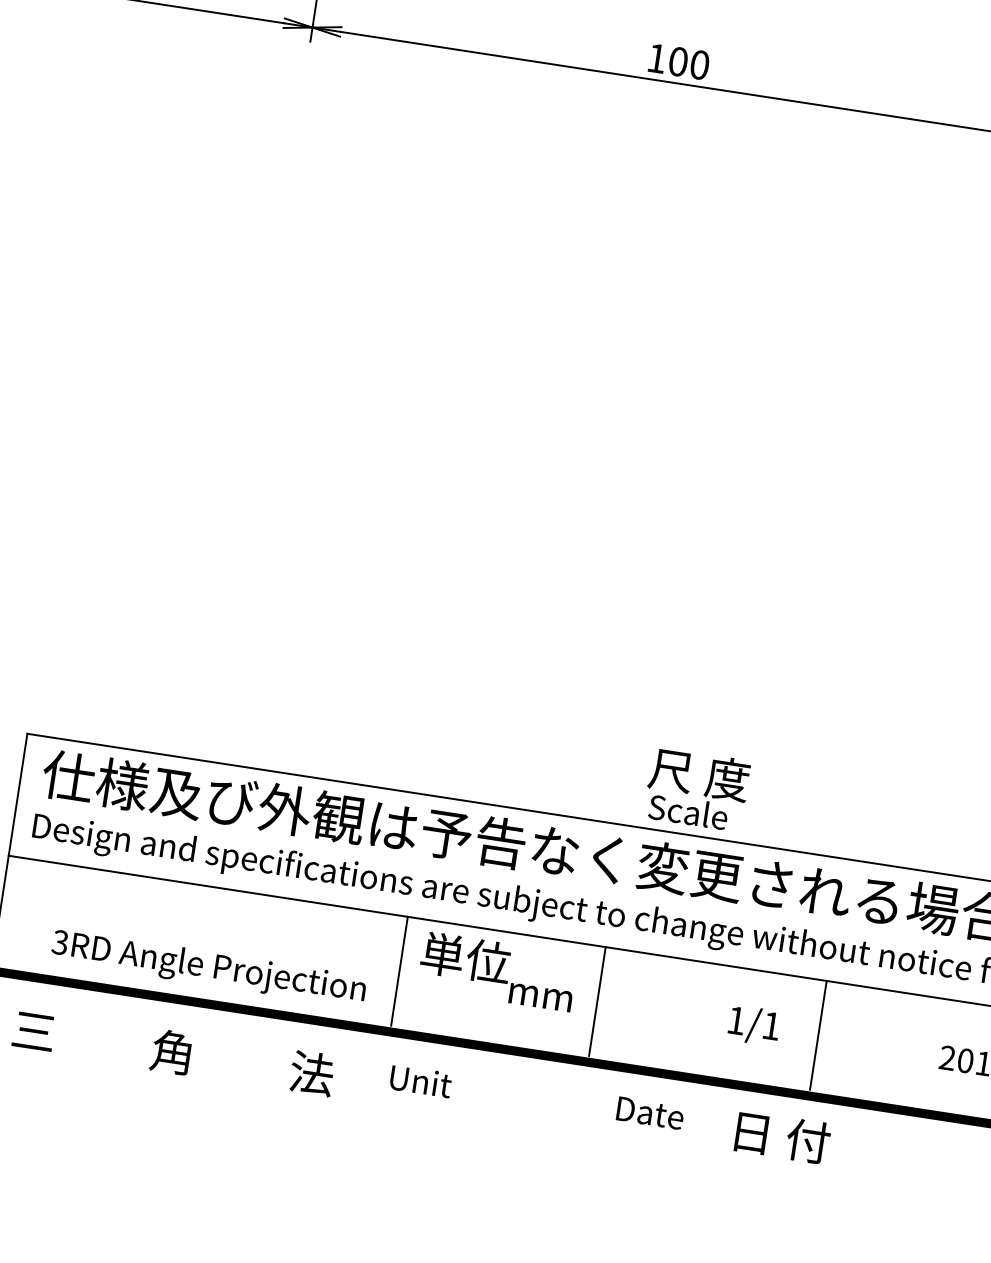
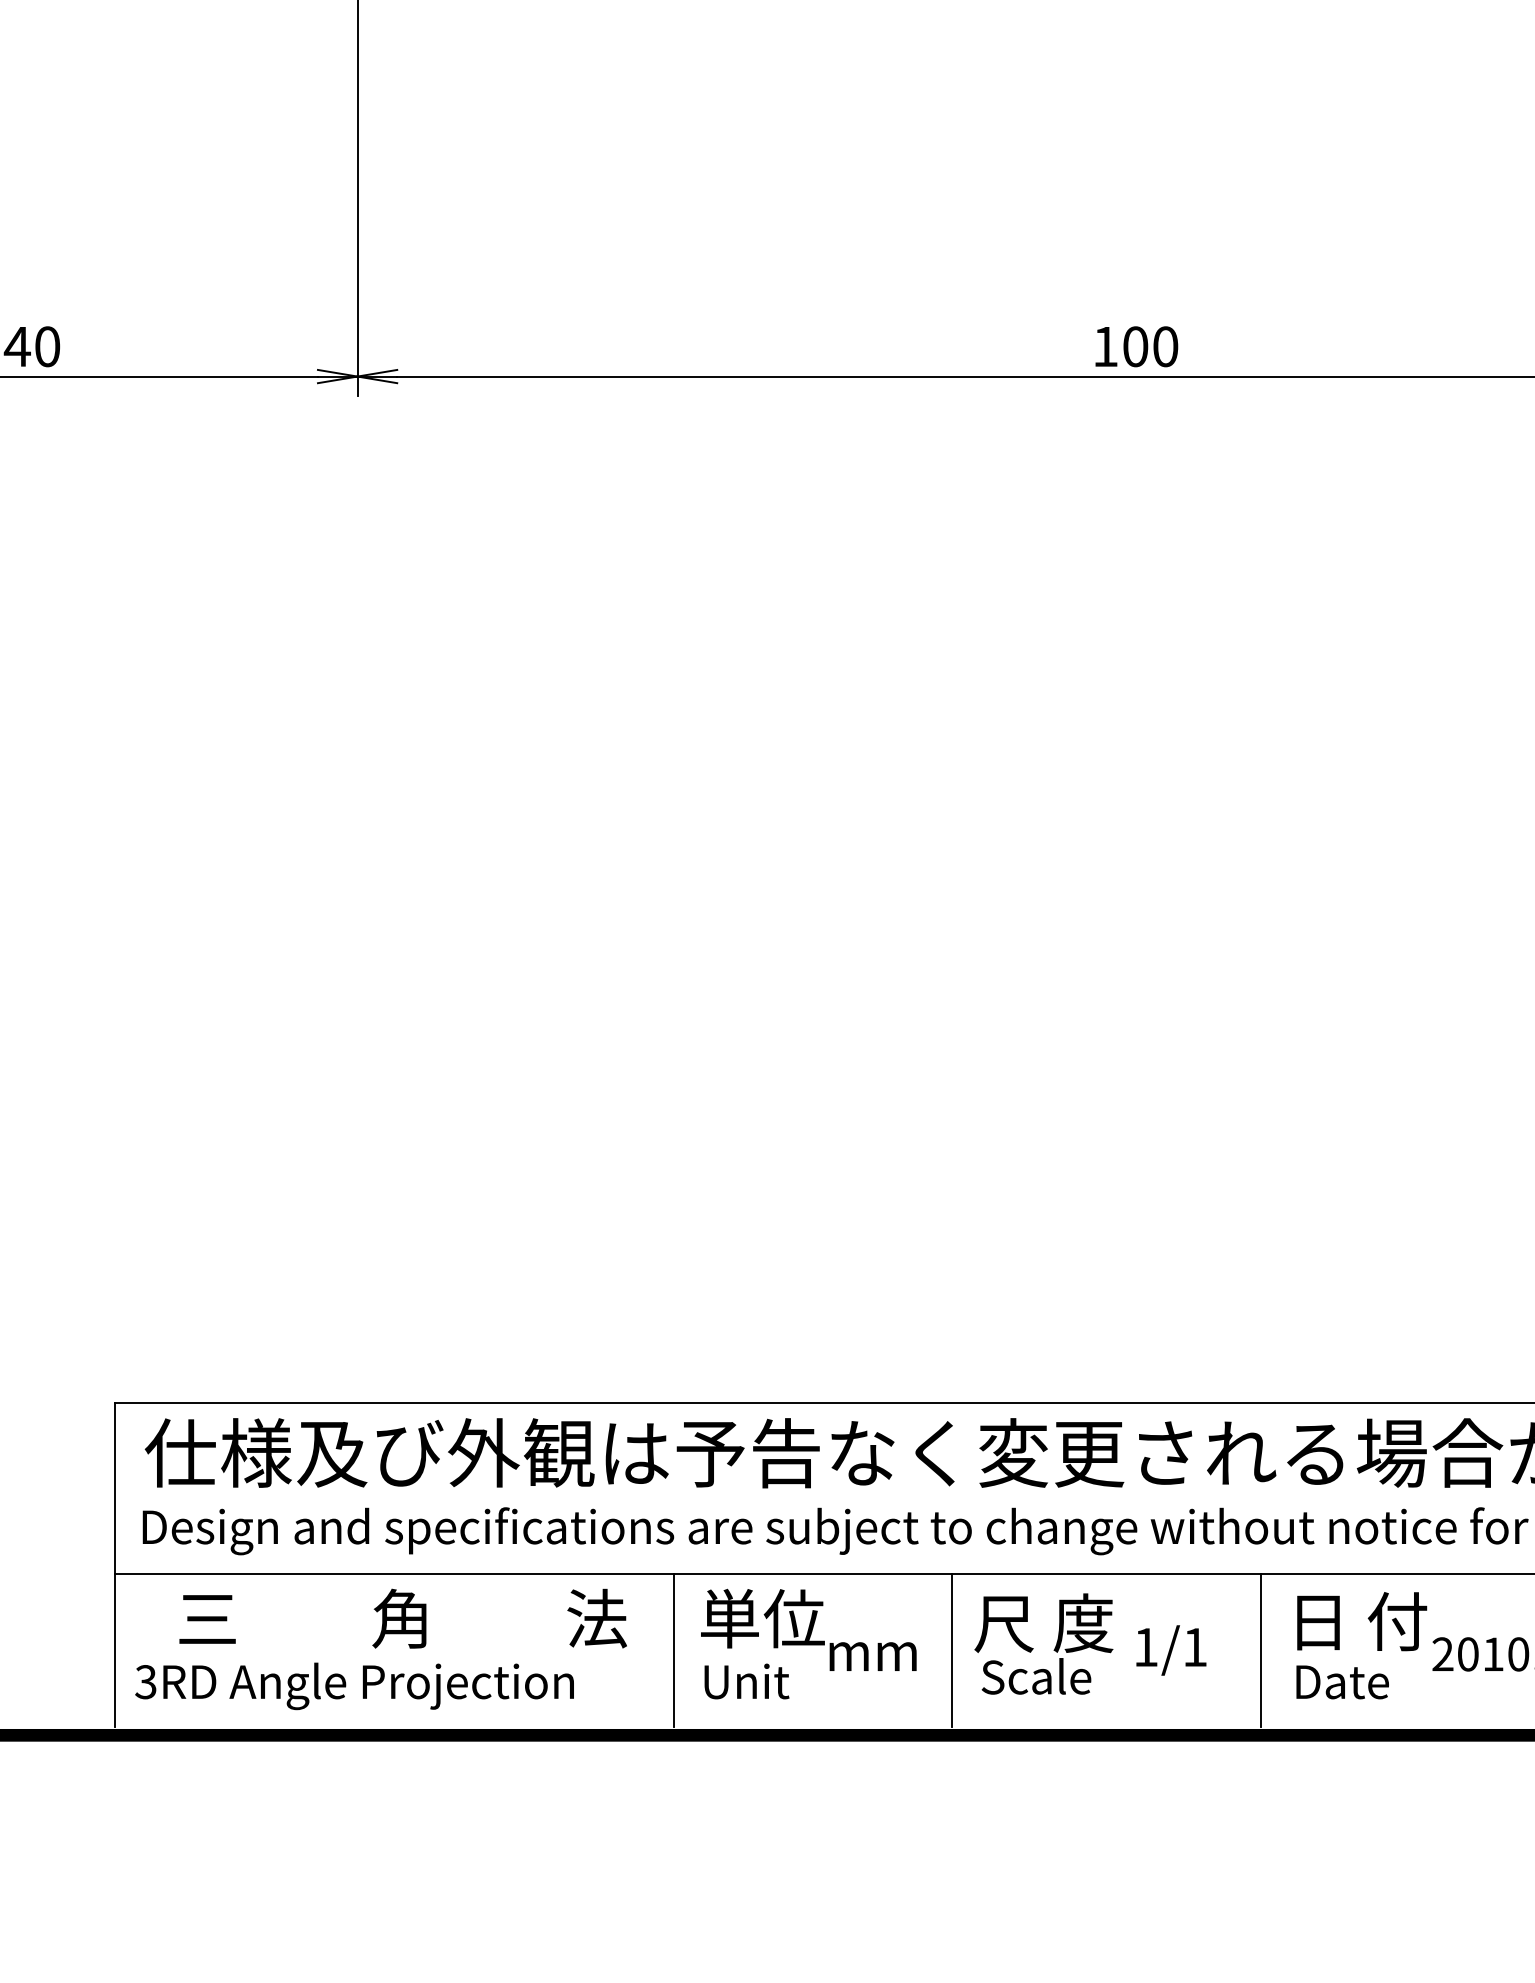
text: (679, 61) -> (1136, 346), moved
text: (697, 789) -> (1043, 1643), moved
text: (208, 968) -> (354, 1686), moved
text: (173, 1052) -> (402, 1618), moved
text: (420, 1081) -> (746, 1681), moved
text: (650, 1113) -> (1342, 1682), moved
text: (783, 1137) -> (1362, 1621), moved

